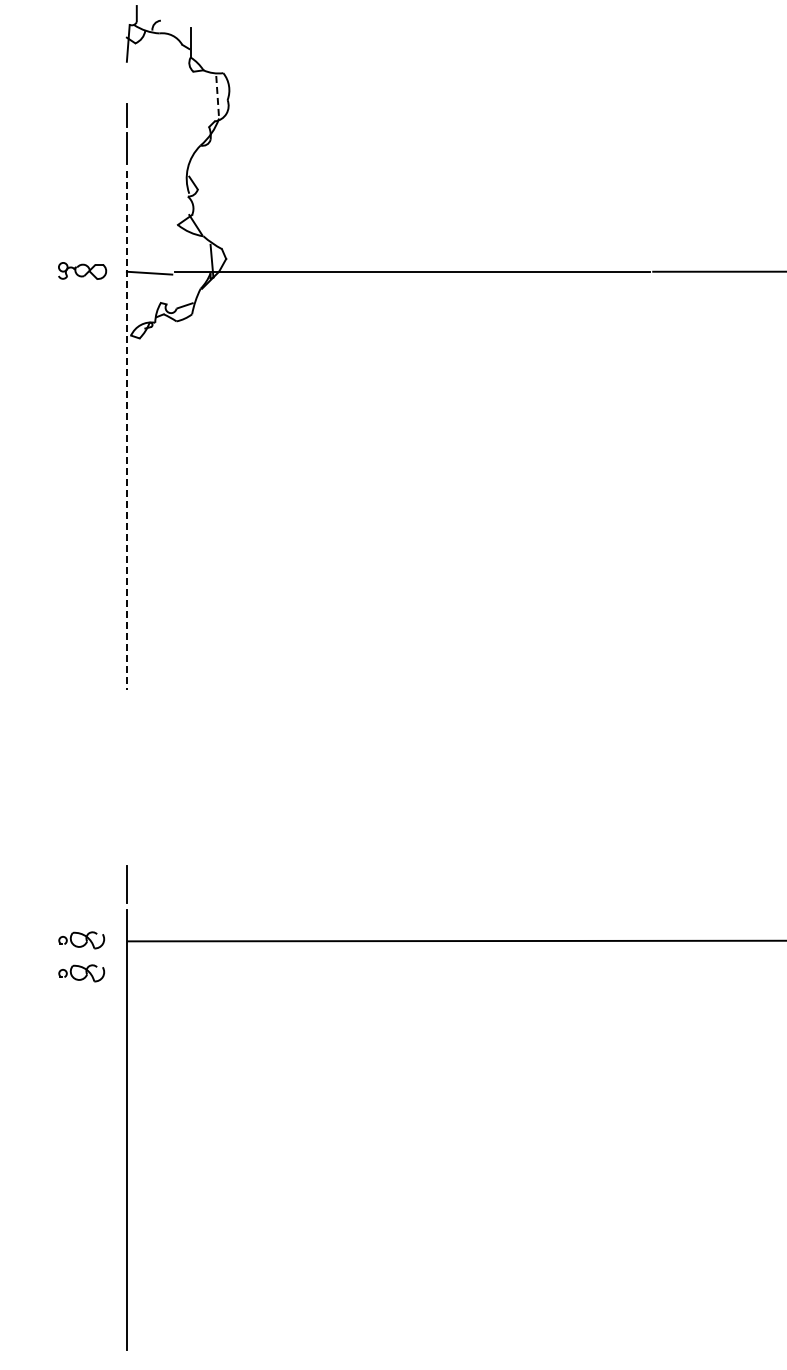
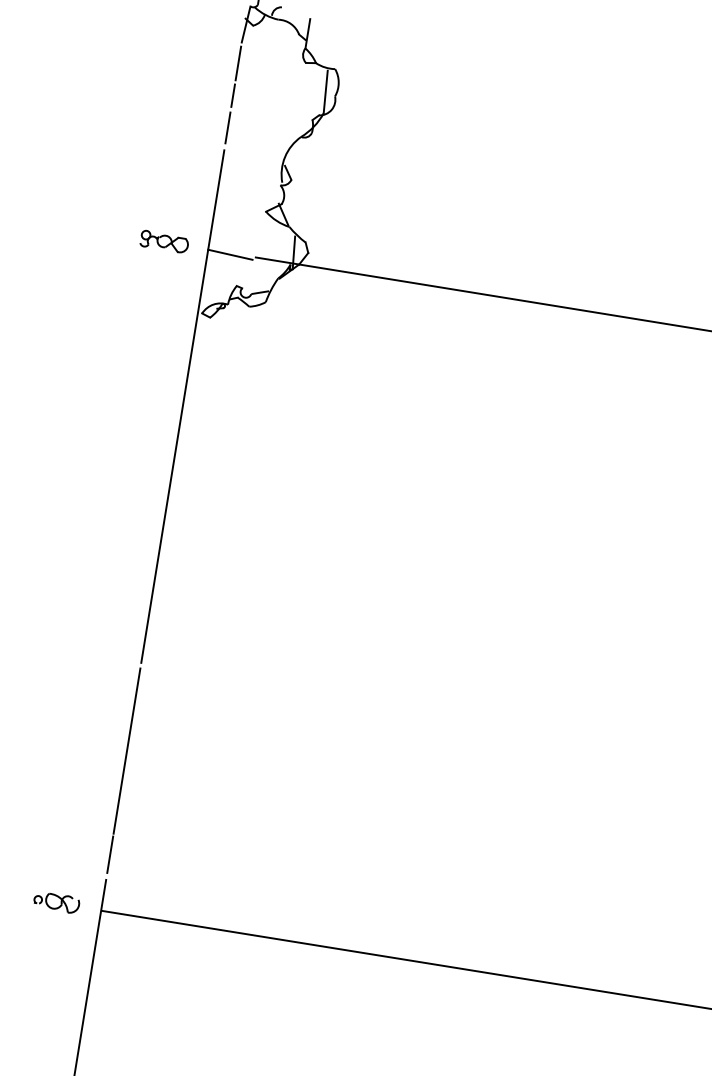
line: (126, 83) -> (237, 63), added
line: (217, 97) -> (325, 92), dashed -> solid
line: (126, 430) -> (182, 406), dashed -> solid
line: (126, 779) -> (126, 750), added
part: (81, 973) -> (51, 935), removed

